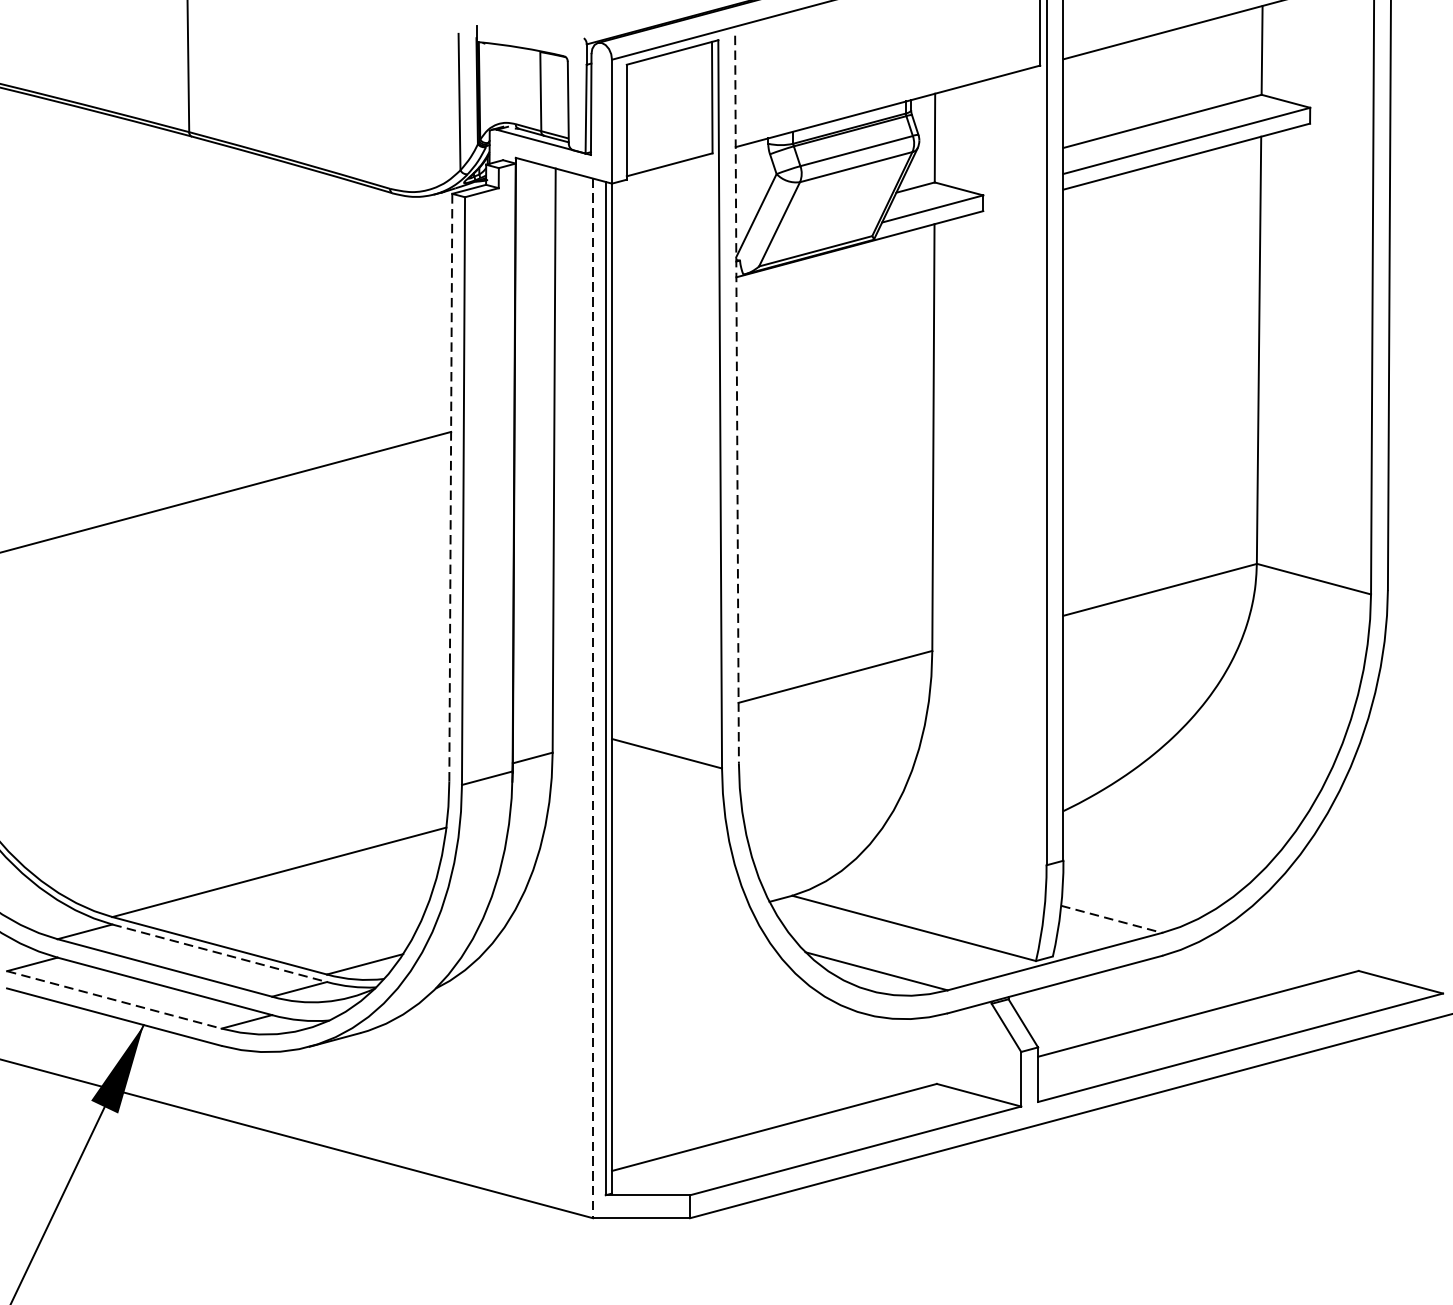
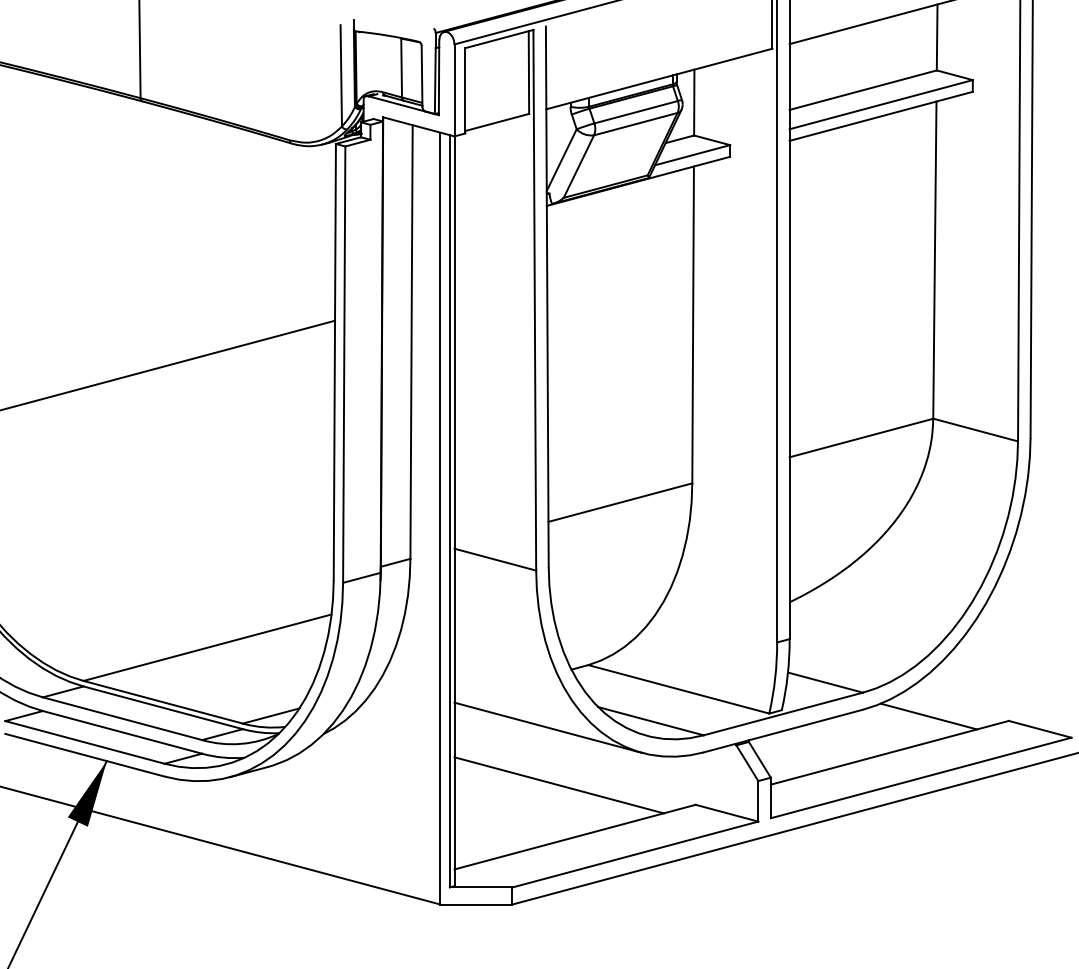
line: (737, 400) -> (547, 297), dashed -> solid
line: (450, 486) -> (334, 361), dashed -> solid
line: (593, 698) -> (440, 518), dashed -> solid
line: (1111, 919) -> (825, 682), dashed -> solid
line: (220, 952) -> (163, 707), dashed -> solid
line: (1250, 964) -> (928, 716), added
line: (738, 979) -> (548, 727), added
line: (115, 1000) -> (85, 742), dashed -> solid
line: (752, 1057) -> (558, 785), added

